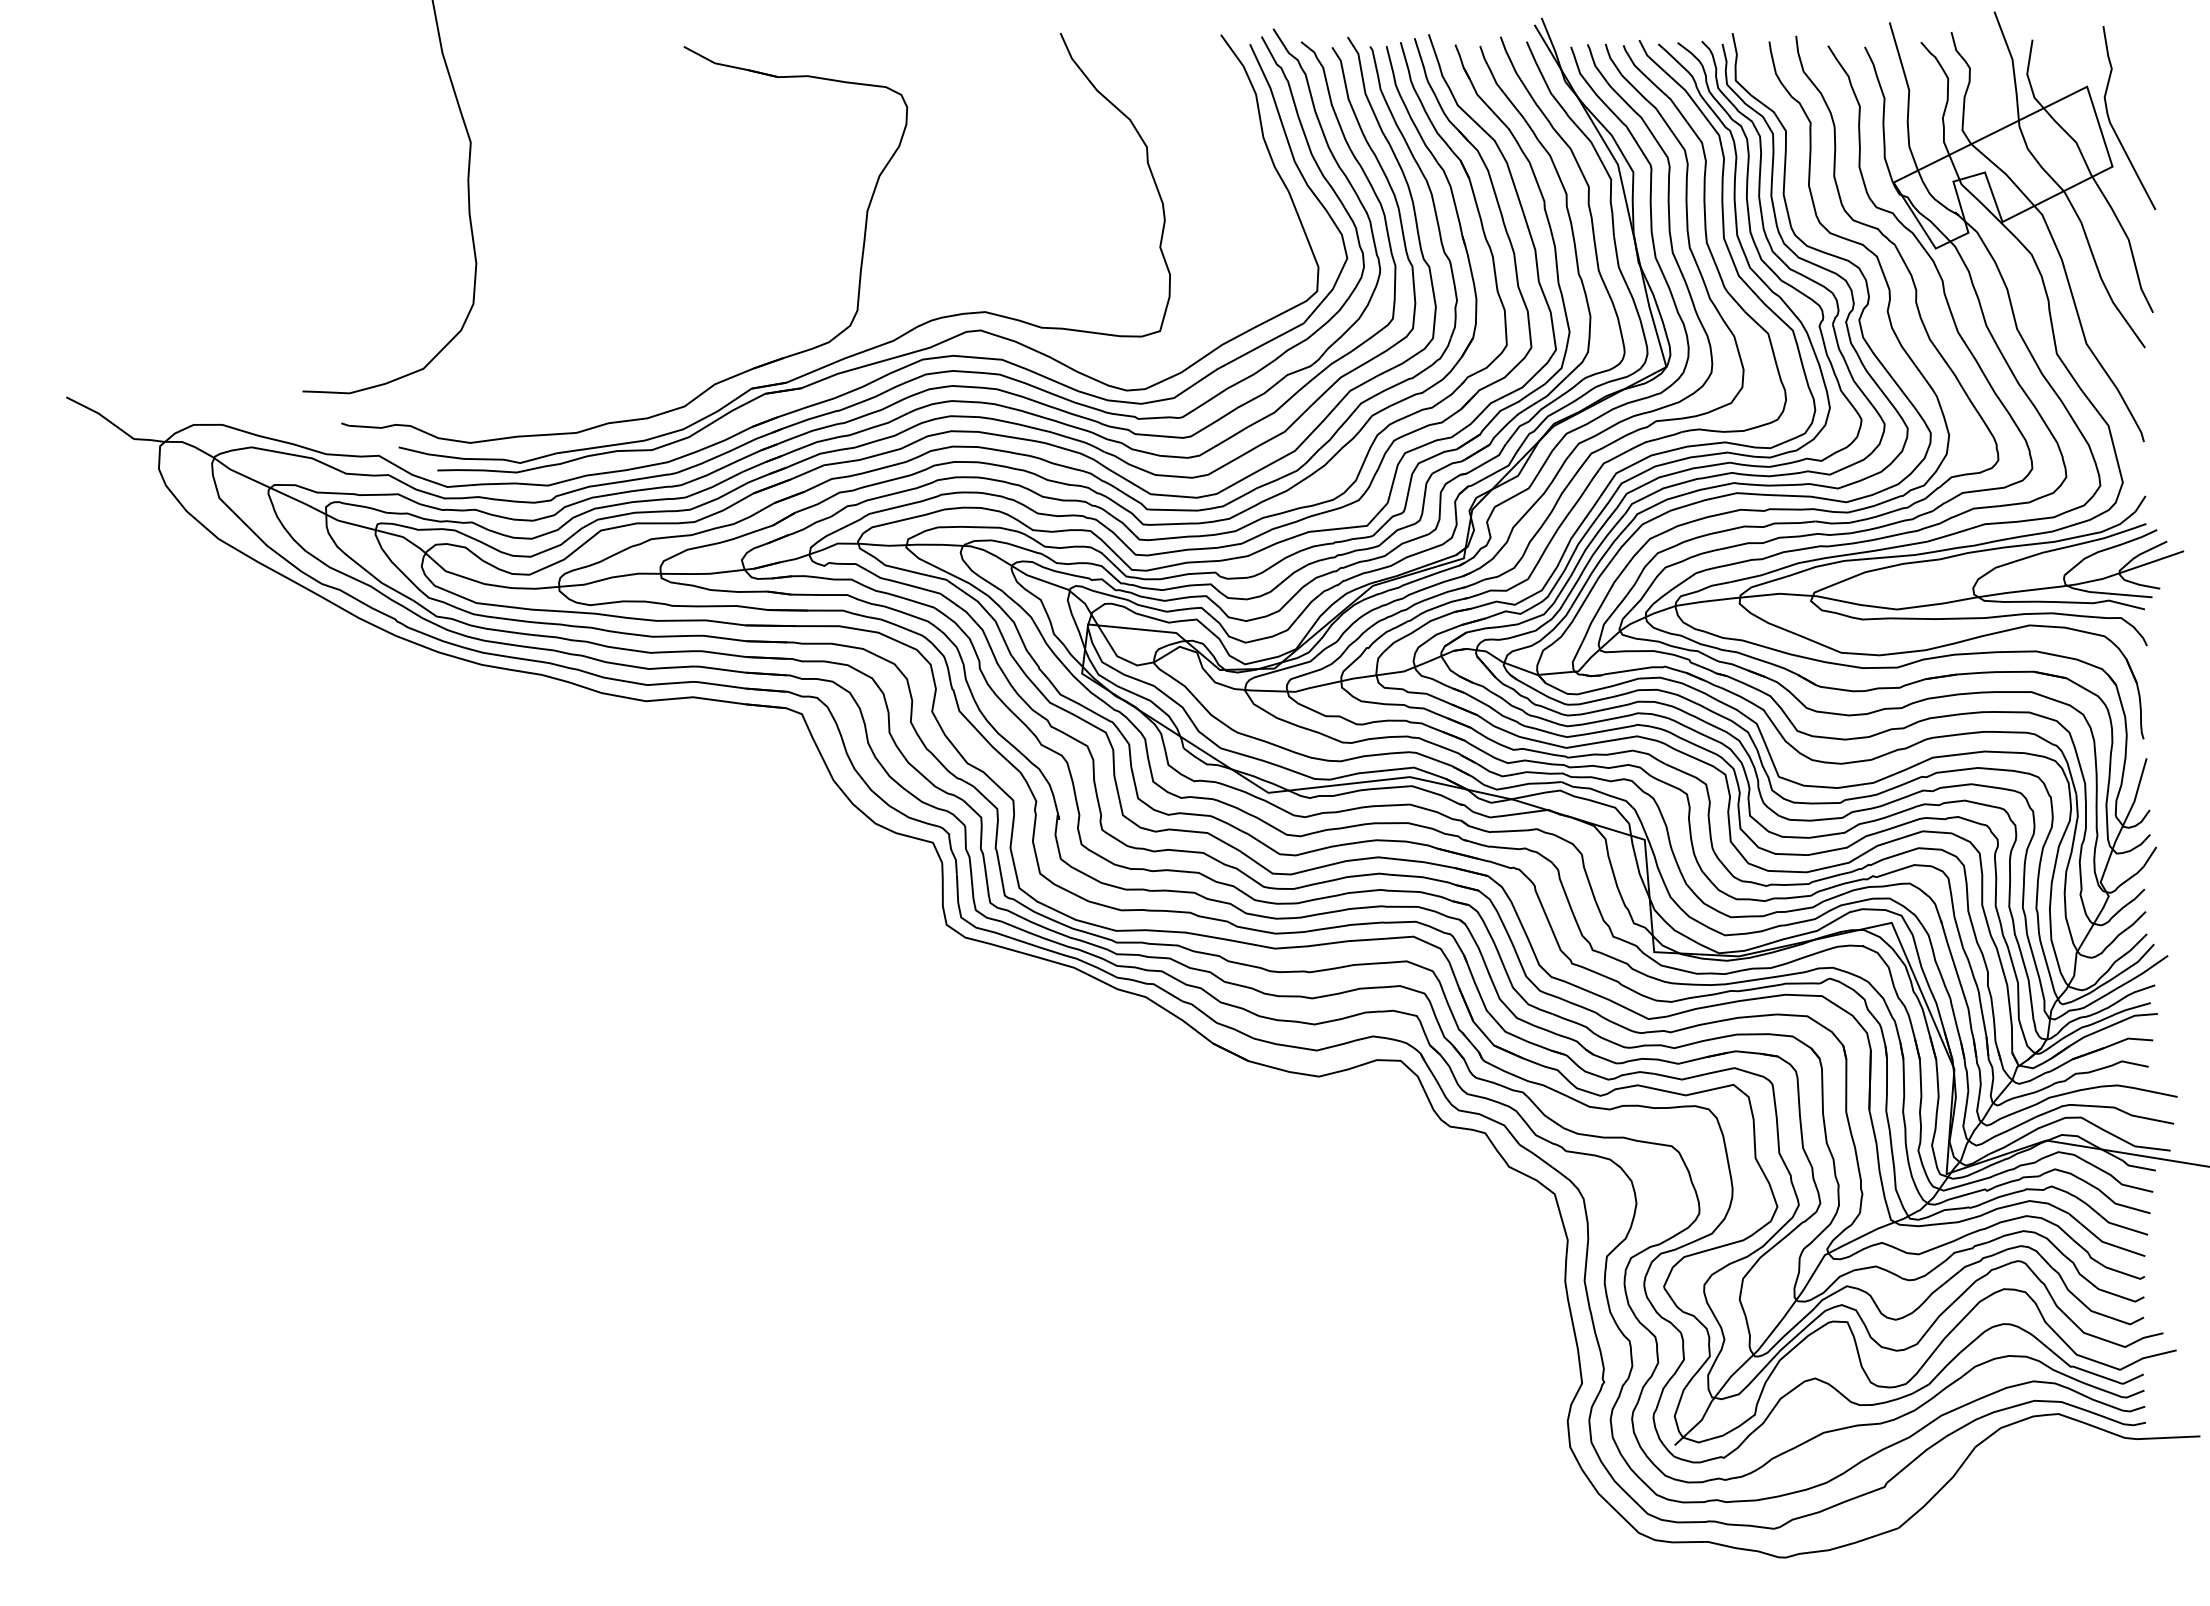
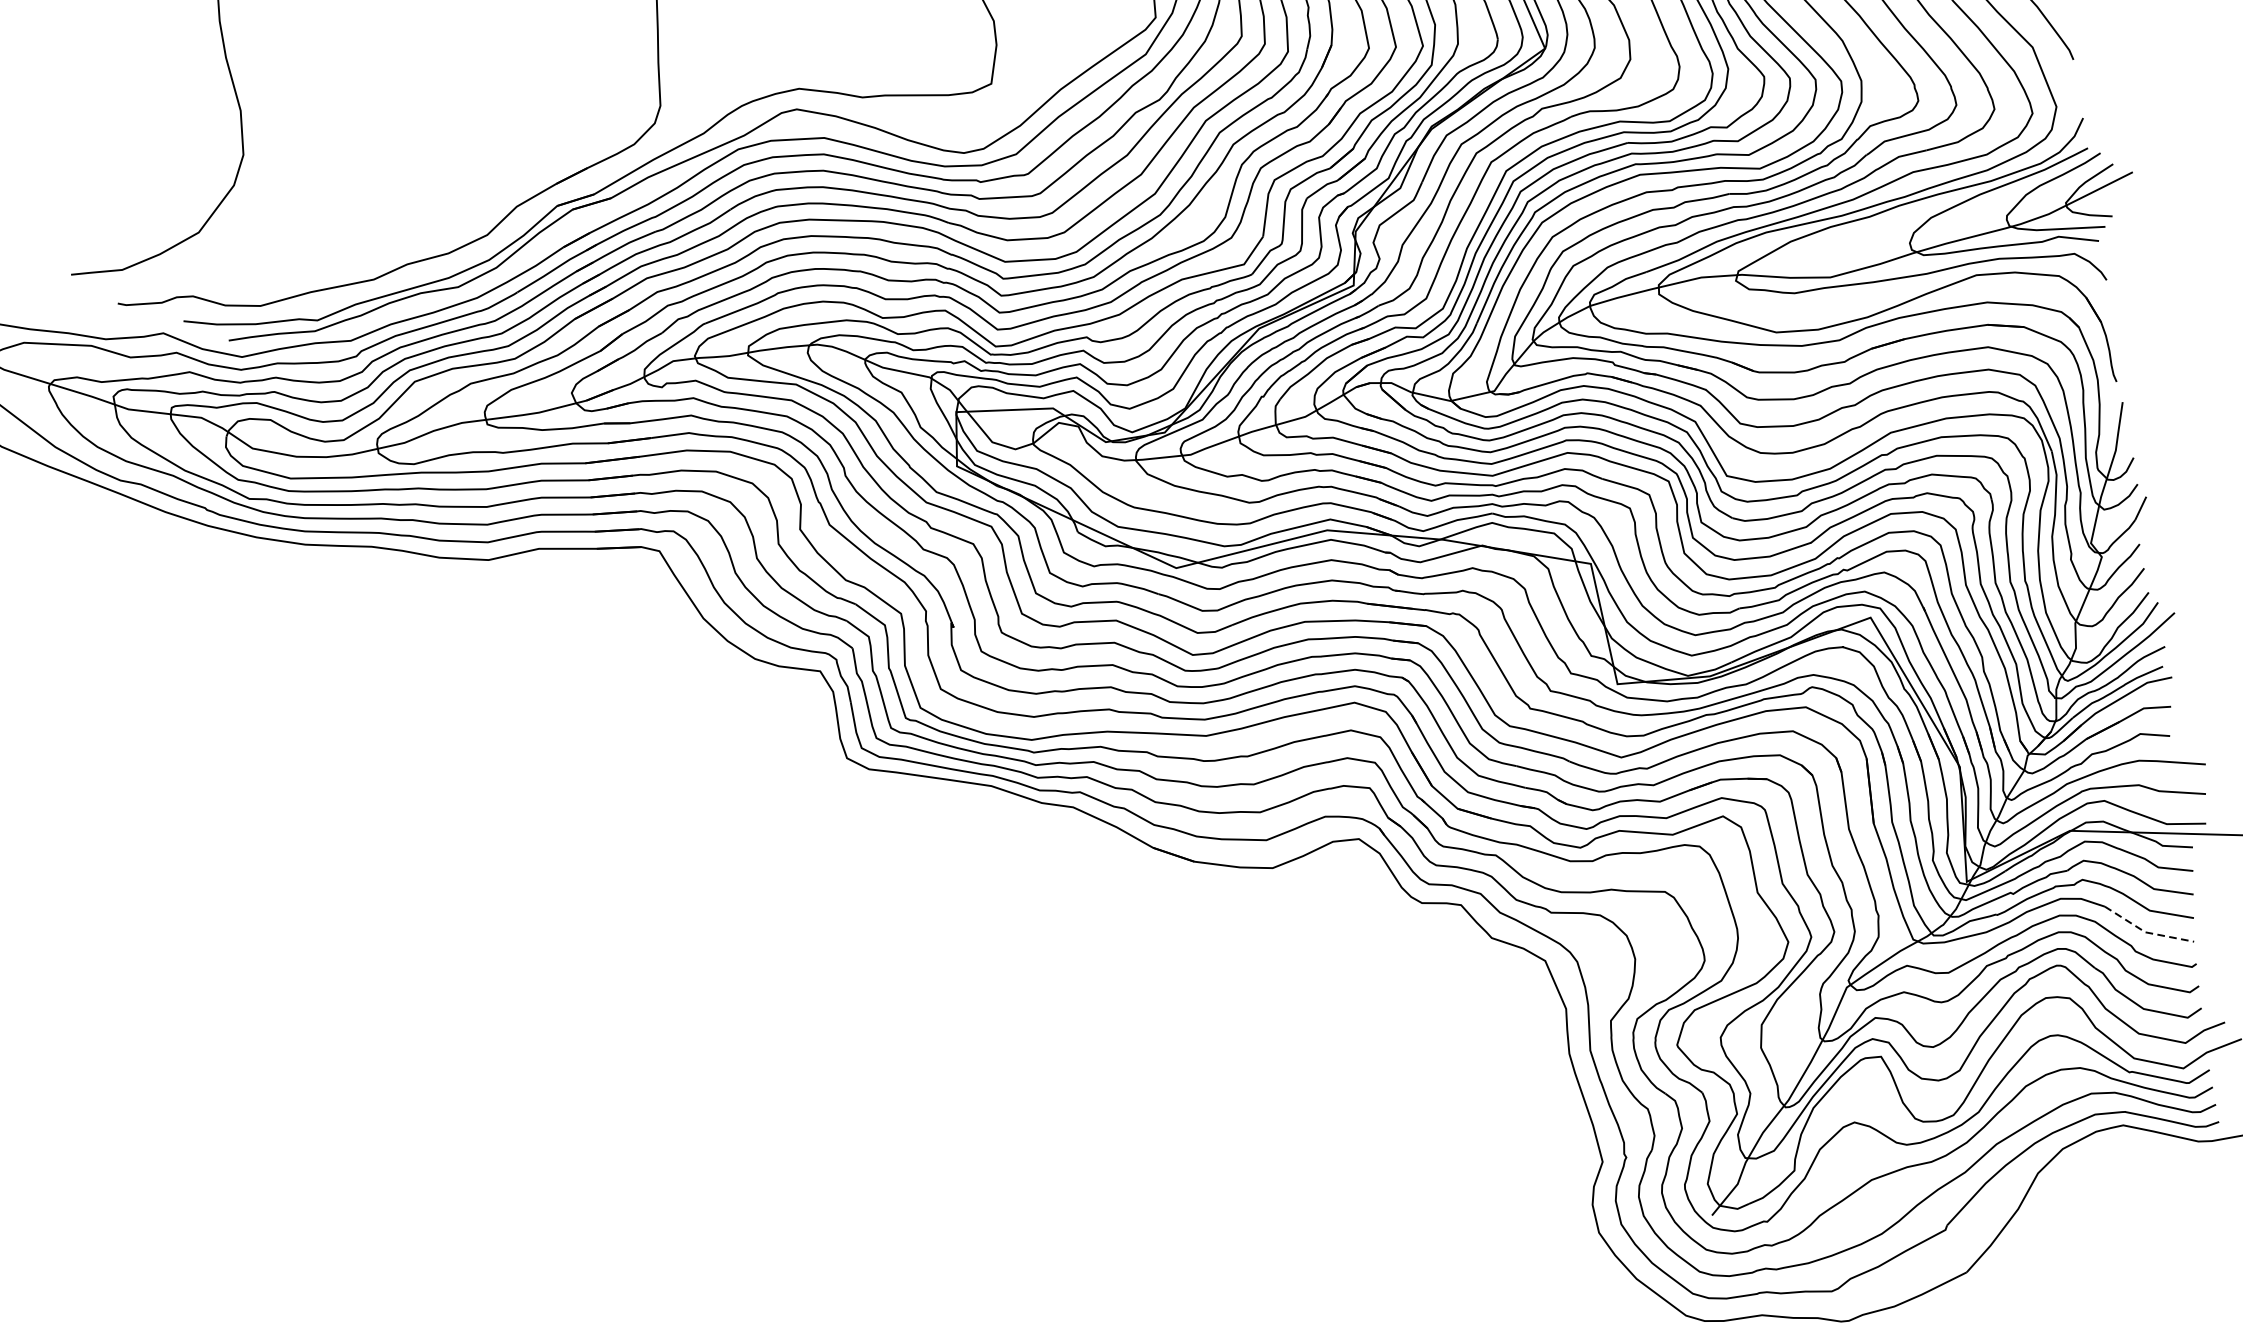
line: (2103, 1242) -> (2146, 932), solid -> dashed

